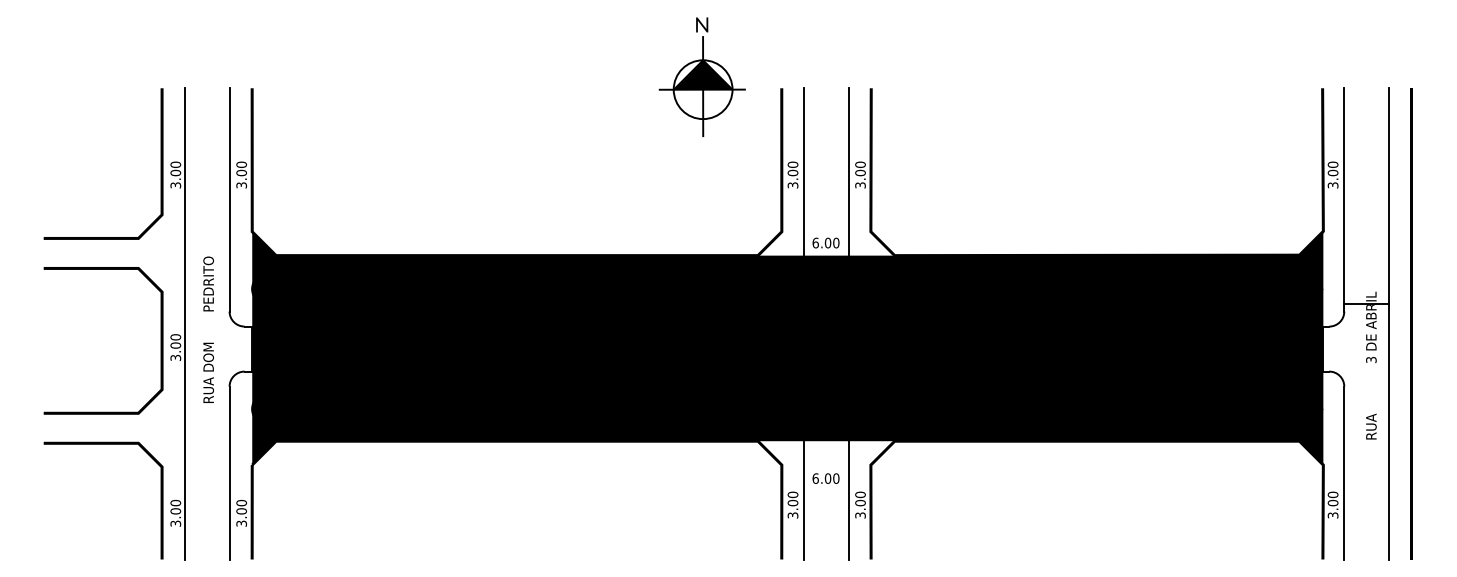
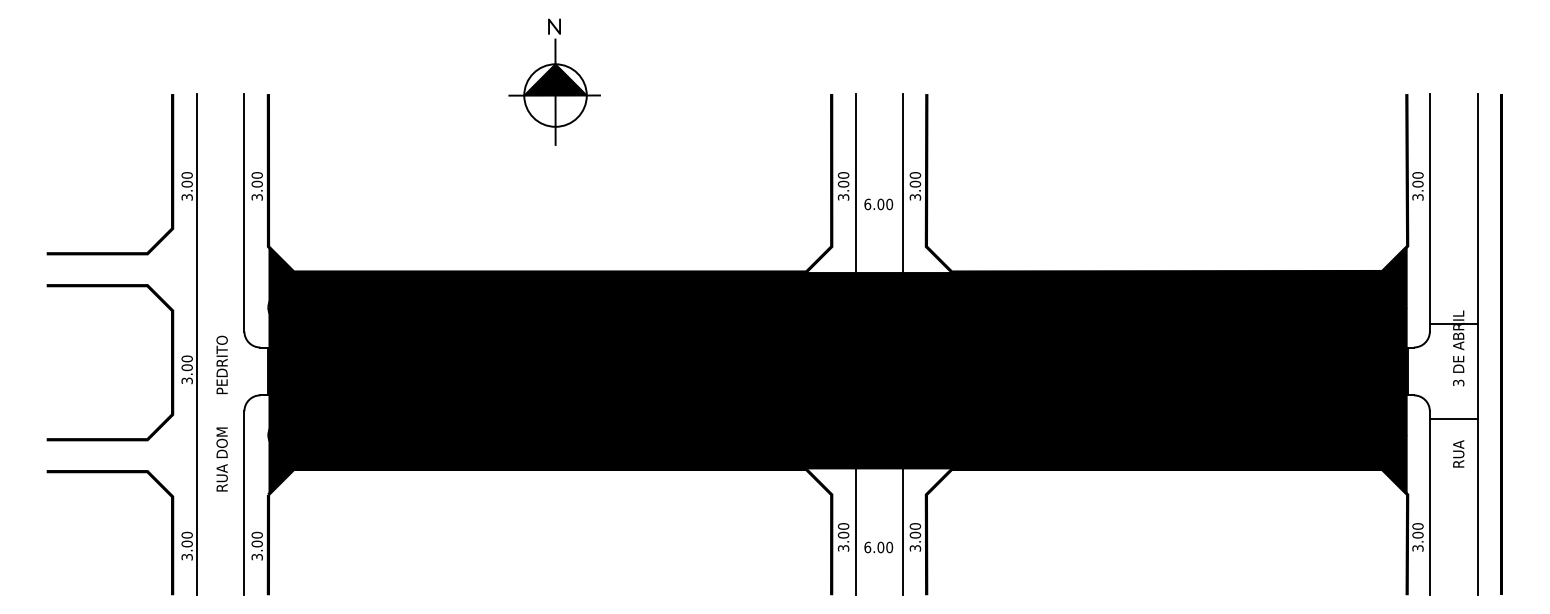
part: (701, 76) -> (553, 81), moved
text: (825, 242) -> (878, 203), moved
text: (208, 329) -> (221, 413), moved
line: (1366, 394) -> (1453, 419), added
text: (825, 478) -> (878, 547), moved

